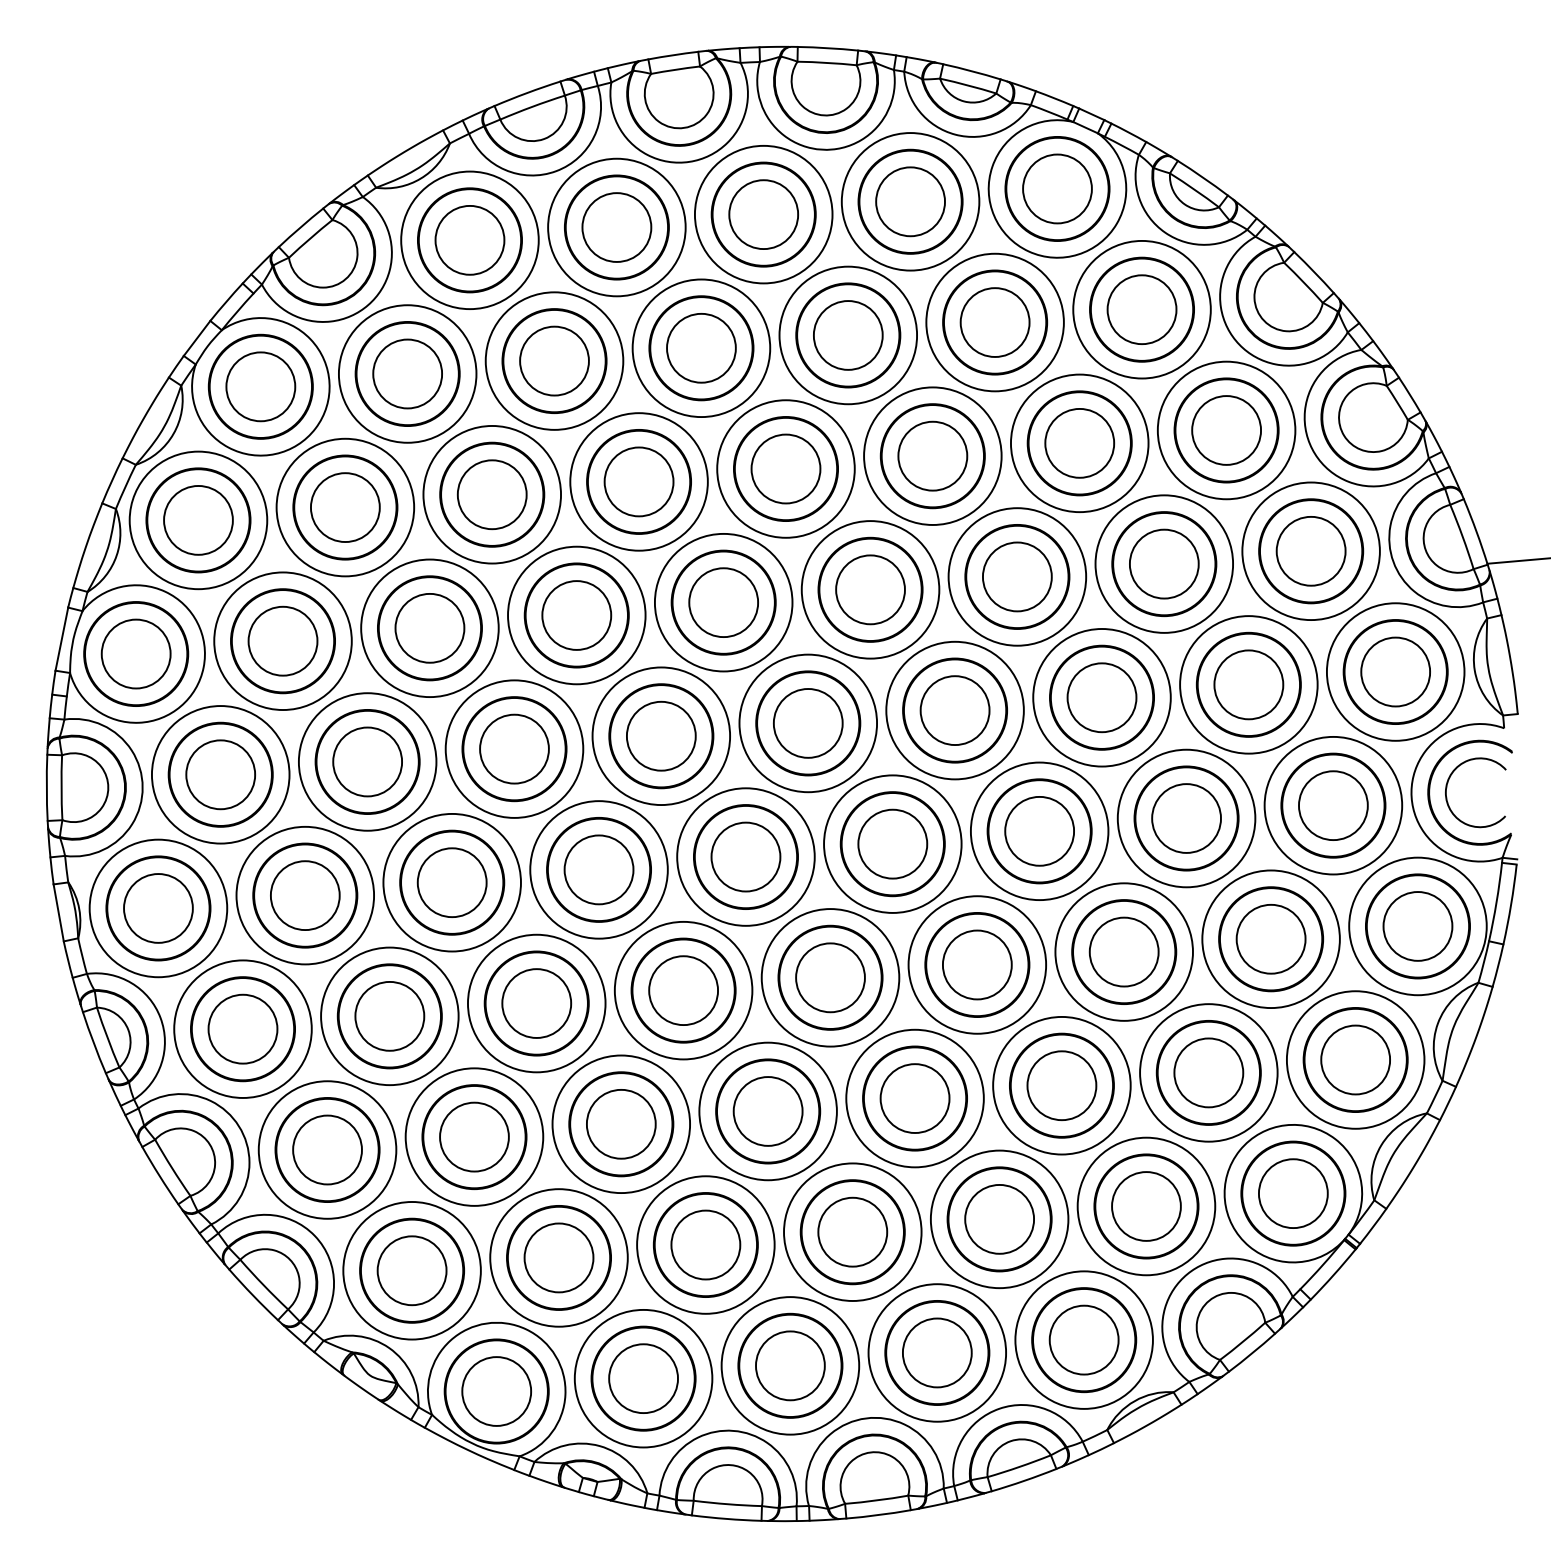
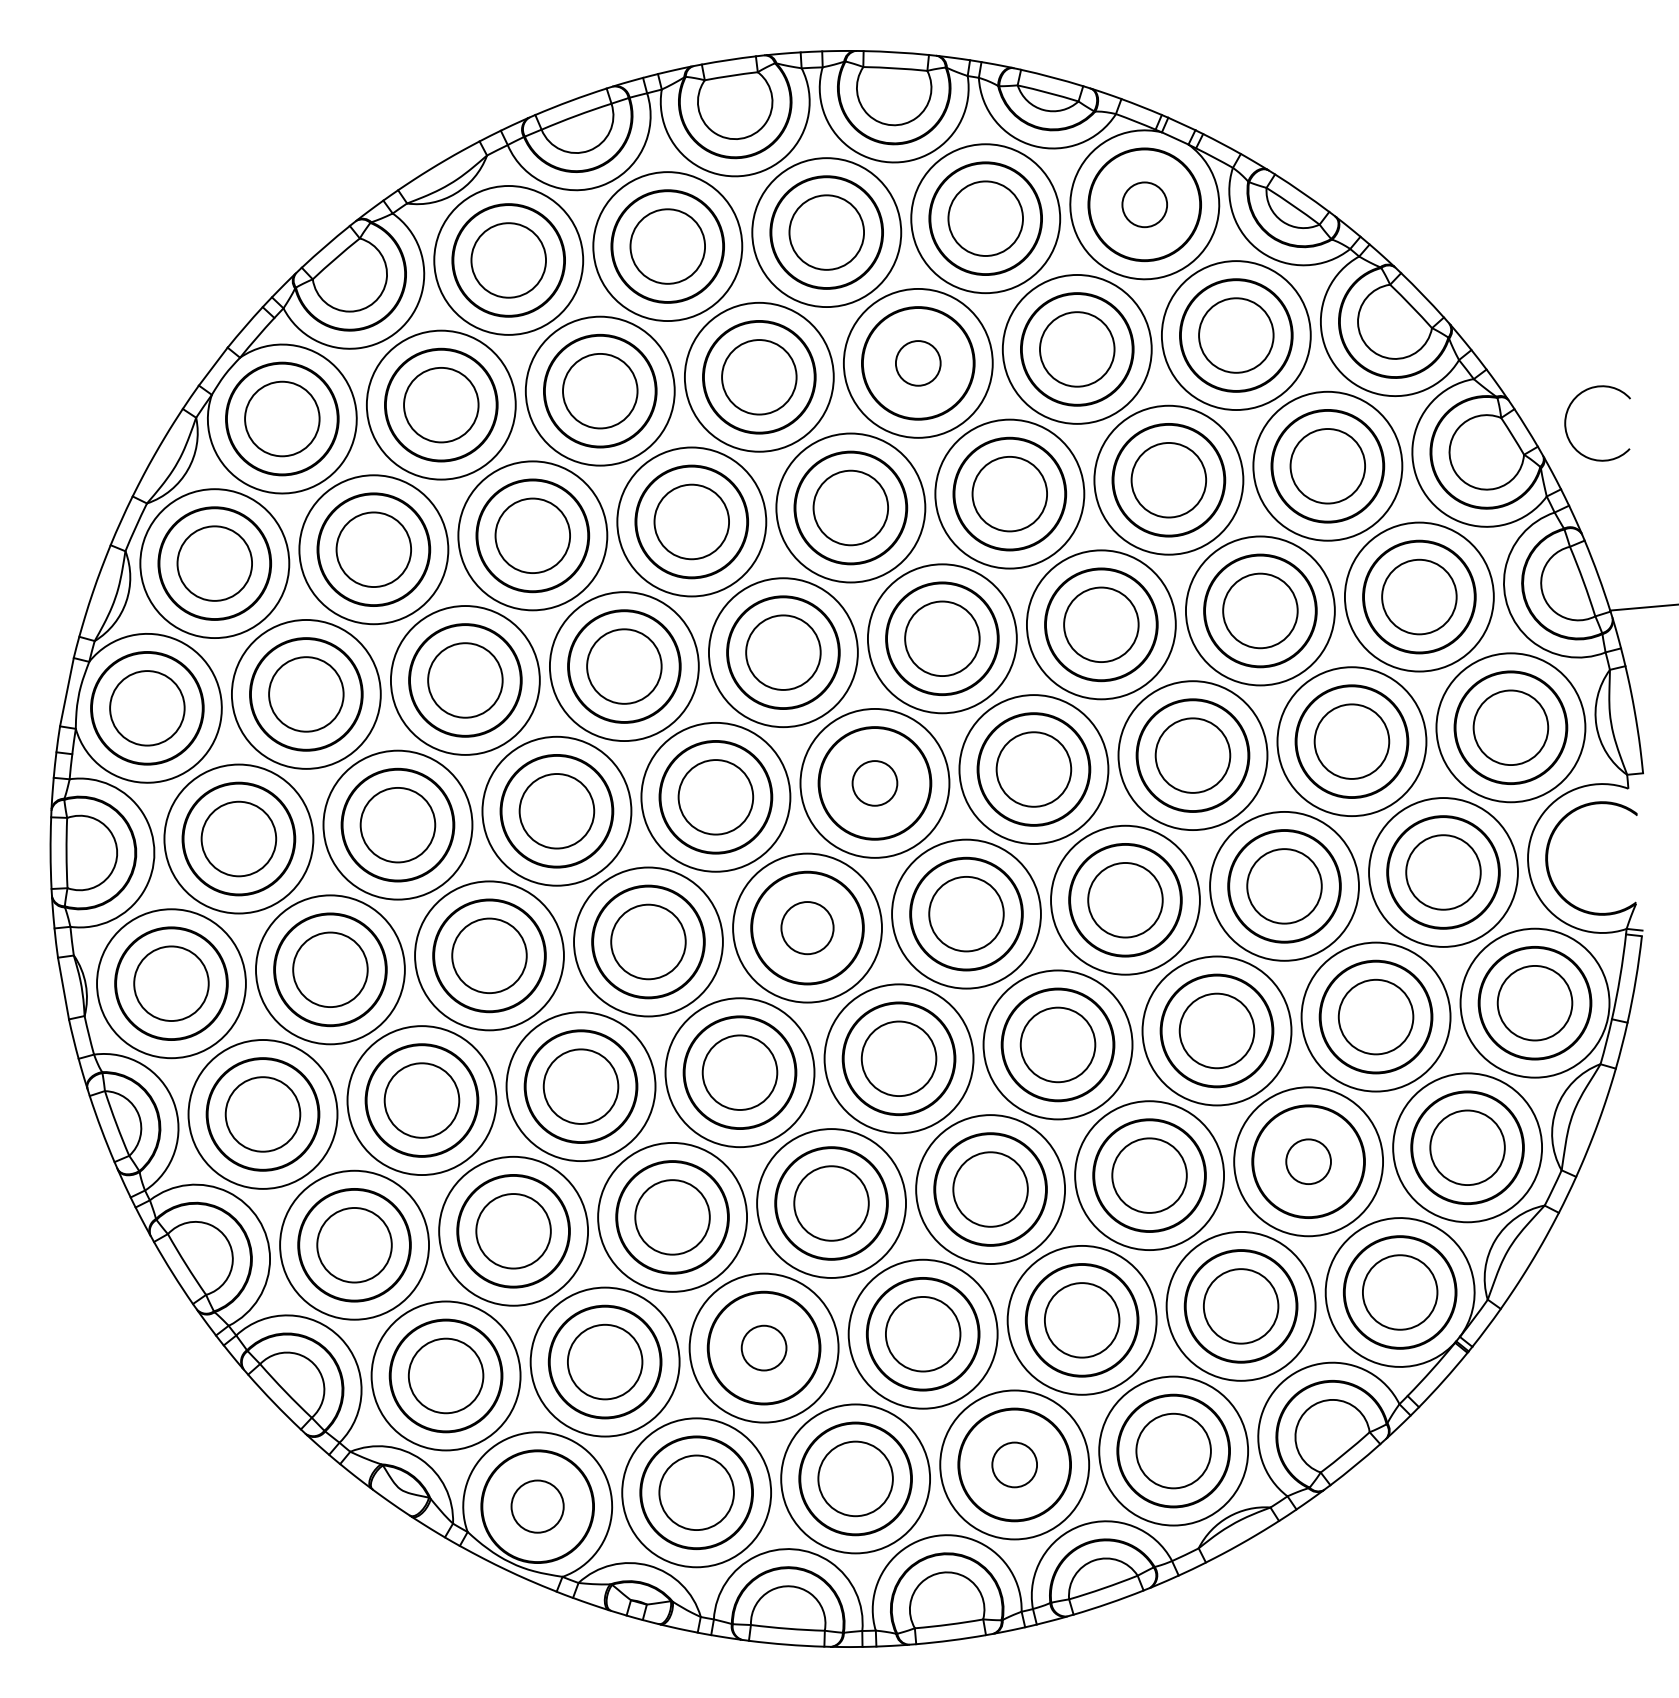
circle: (1057, 188) -> (1144, 204), size x0.6
circle: (848, 335) -> (918, 363), size x0.6
circle: (807, 723) -> (874, 783), size x0.6
arc: (1447, 792) -> (1566, 423), moved
circle: (745, 856) -> (807, 927), size x0.7
circle: (1208, 1072) -> (1308, 1161), size x0.6
circle: (705, 1244) -> (763, 1347), size x0.6
circle: (937, 1352) -> (1014, 1464), size x0.6
circle: (496, 1391) -> (537, 1506), size x0.7

